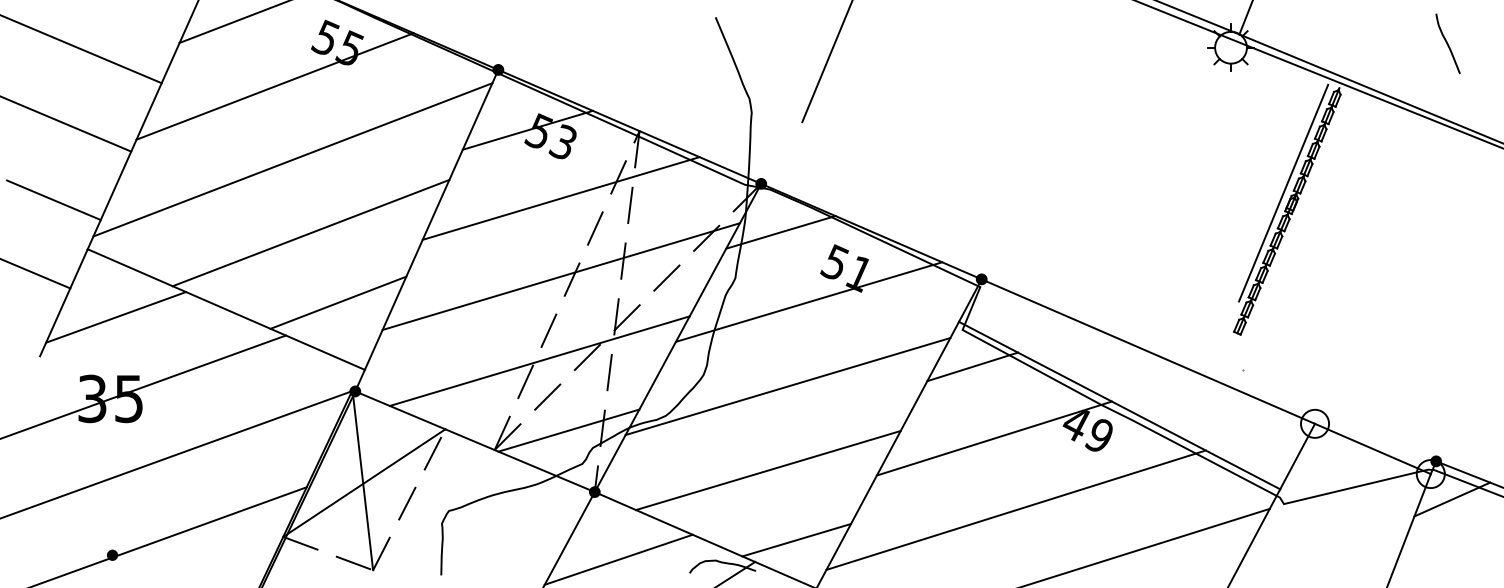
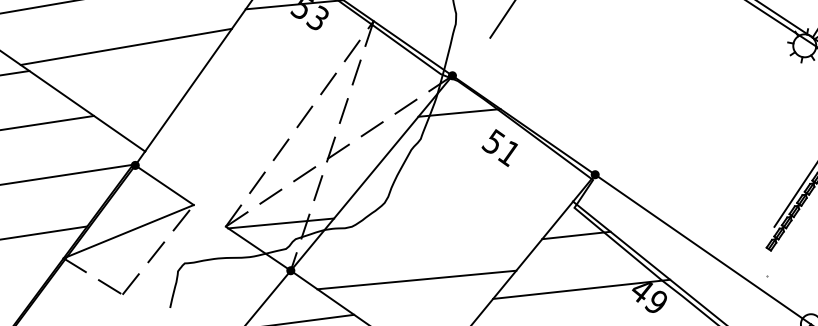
line: (560, 198) -> (308, 57), removed
line: (560, 276) -> (297, 113), removed
line: (808, 301) -> (469, 165), removed
line: (338, 302) -> (135, 100), removed
line: (539, 360) -> (270, 169), removed
line: (787, 386) -> (442, 223), removed
line: (469, 439) -> (209, 215), removed
line: (362, 480) -> (127, 229), removed

